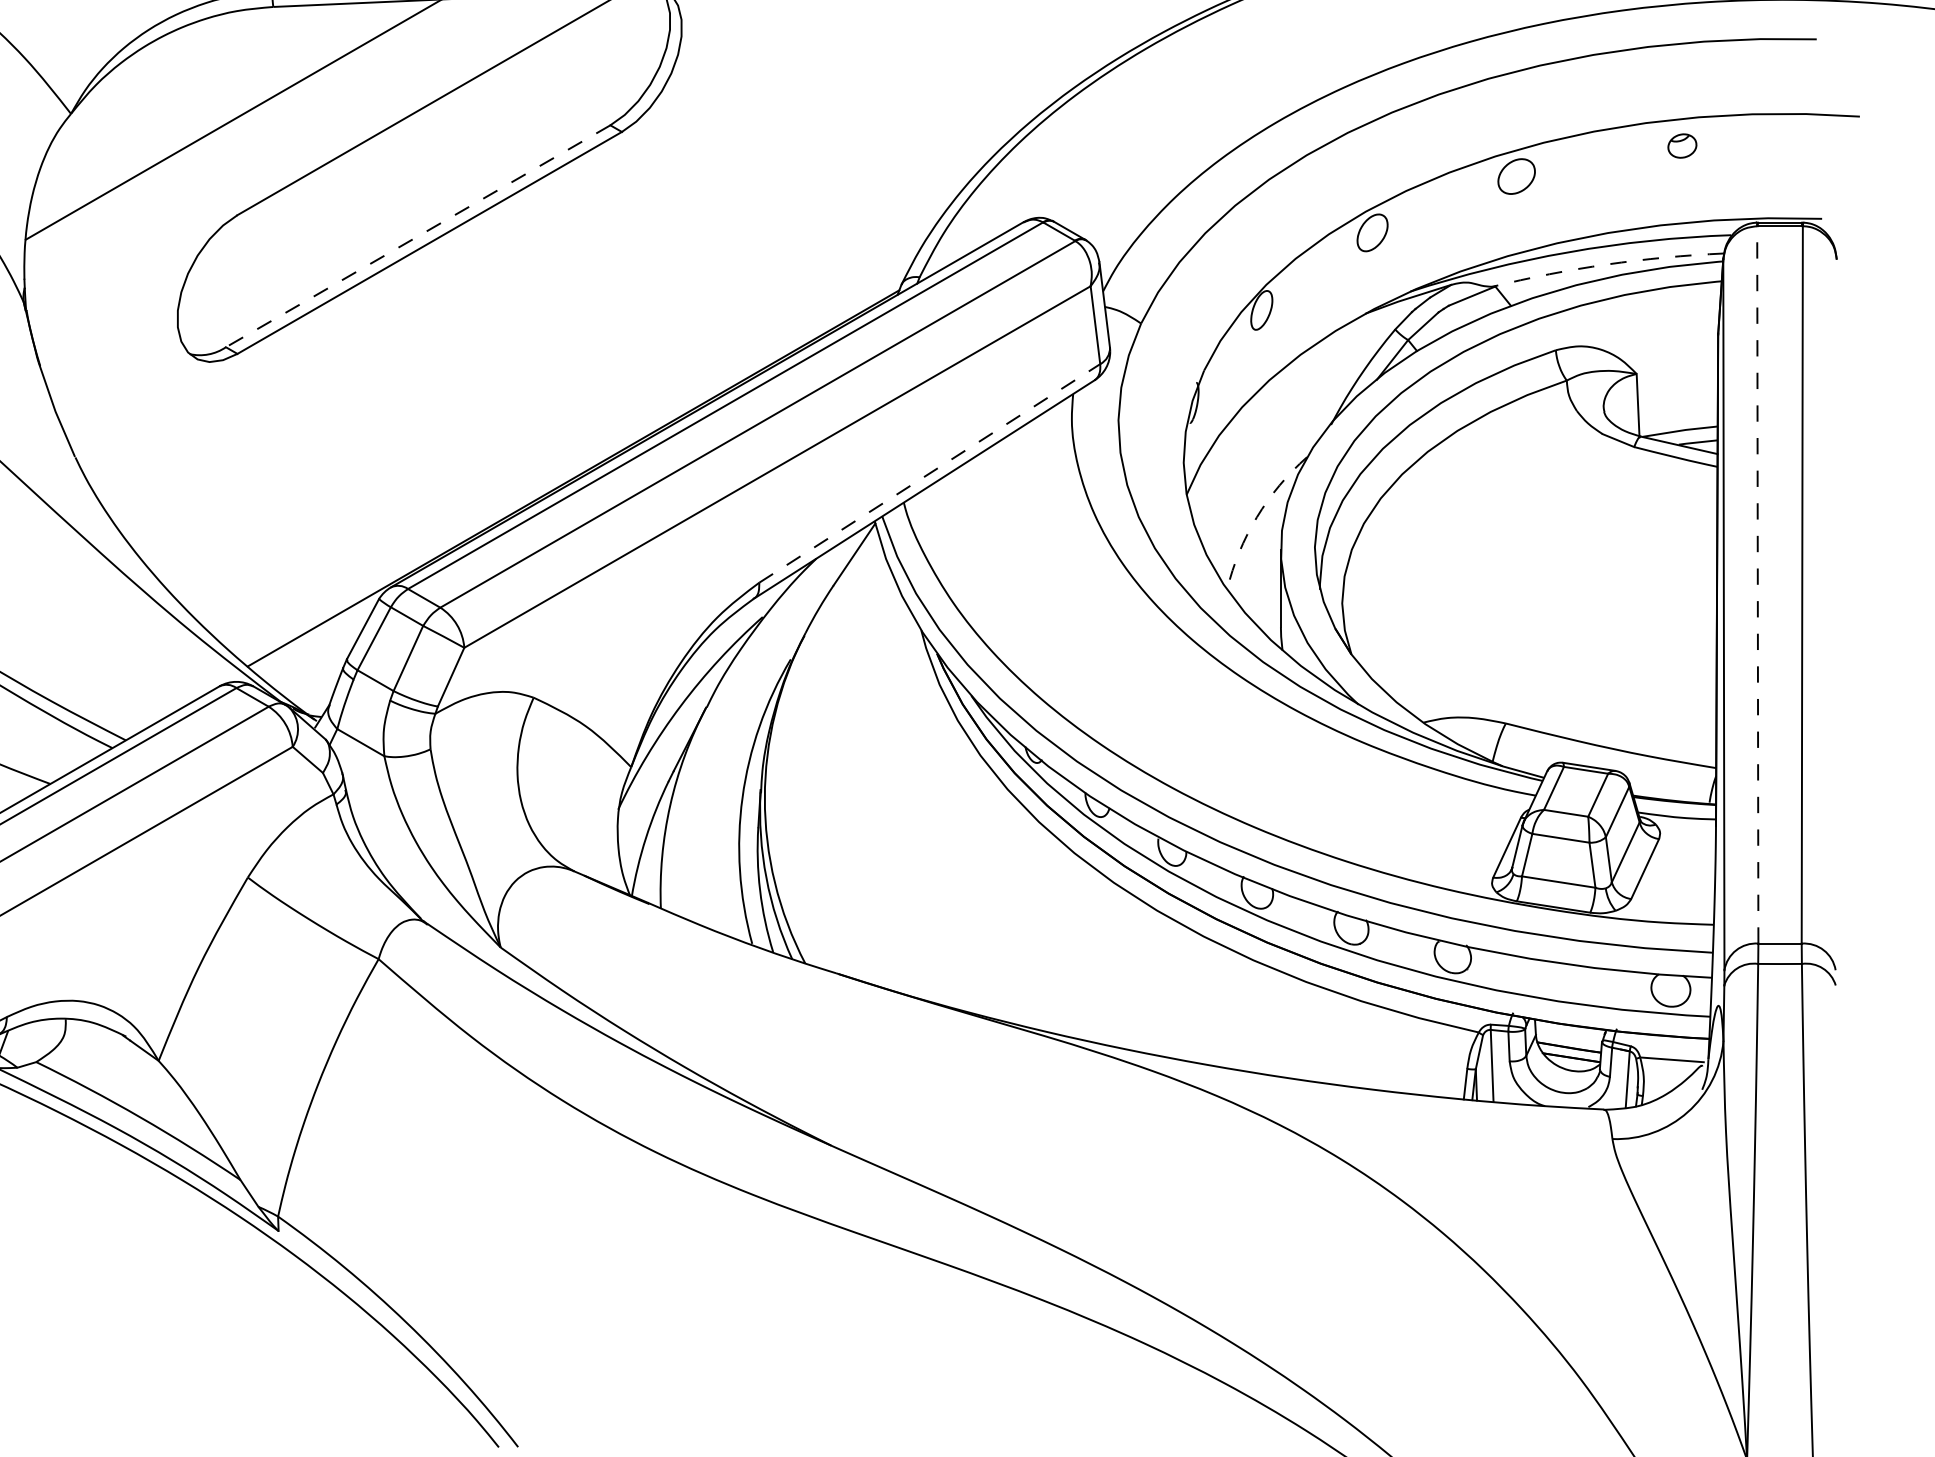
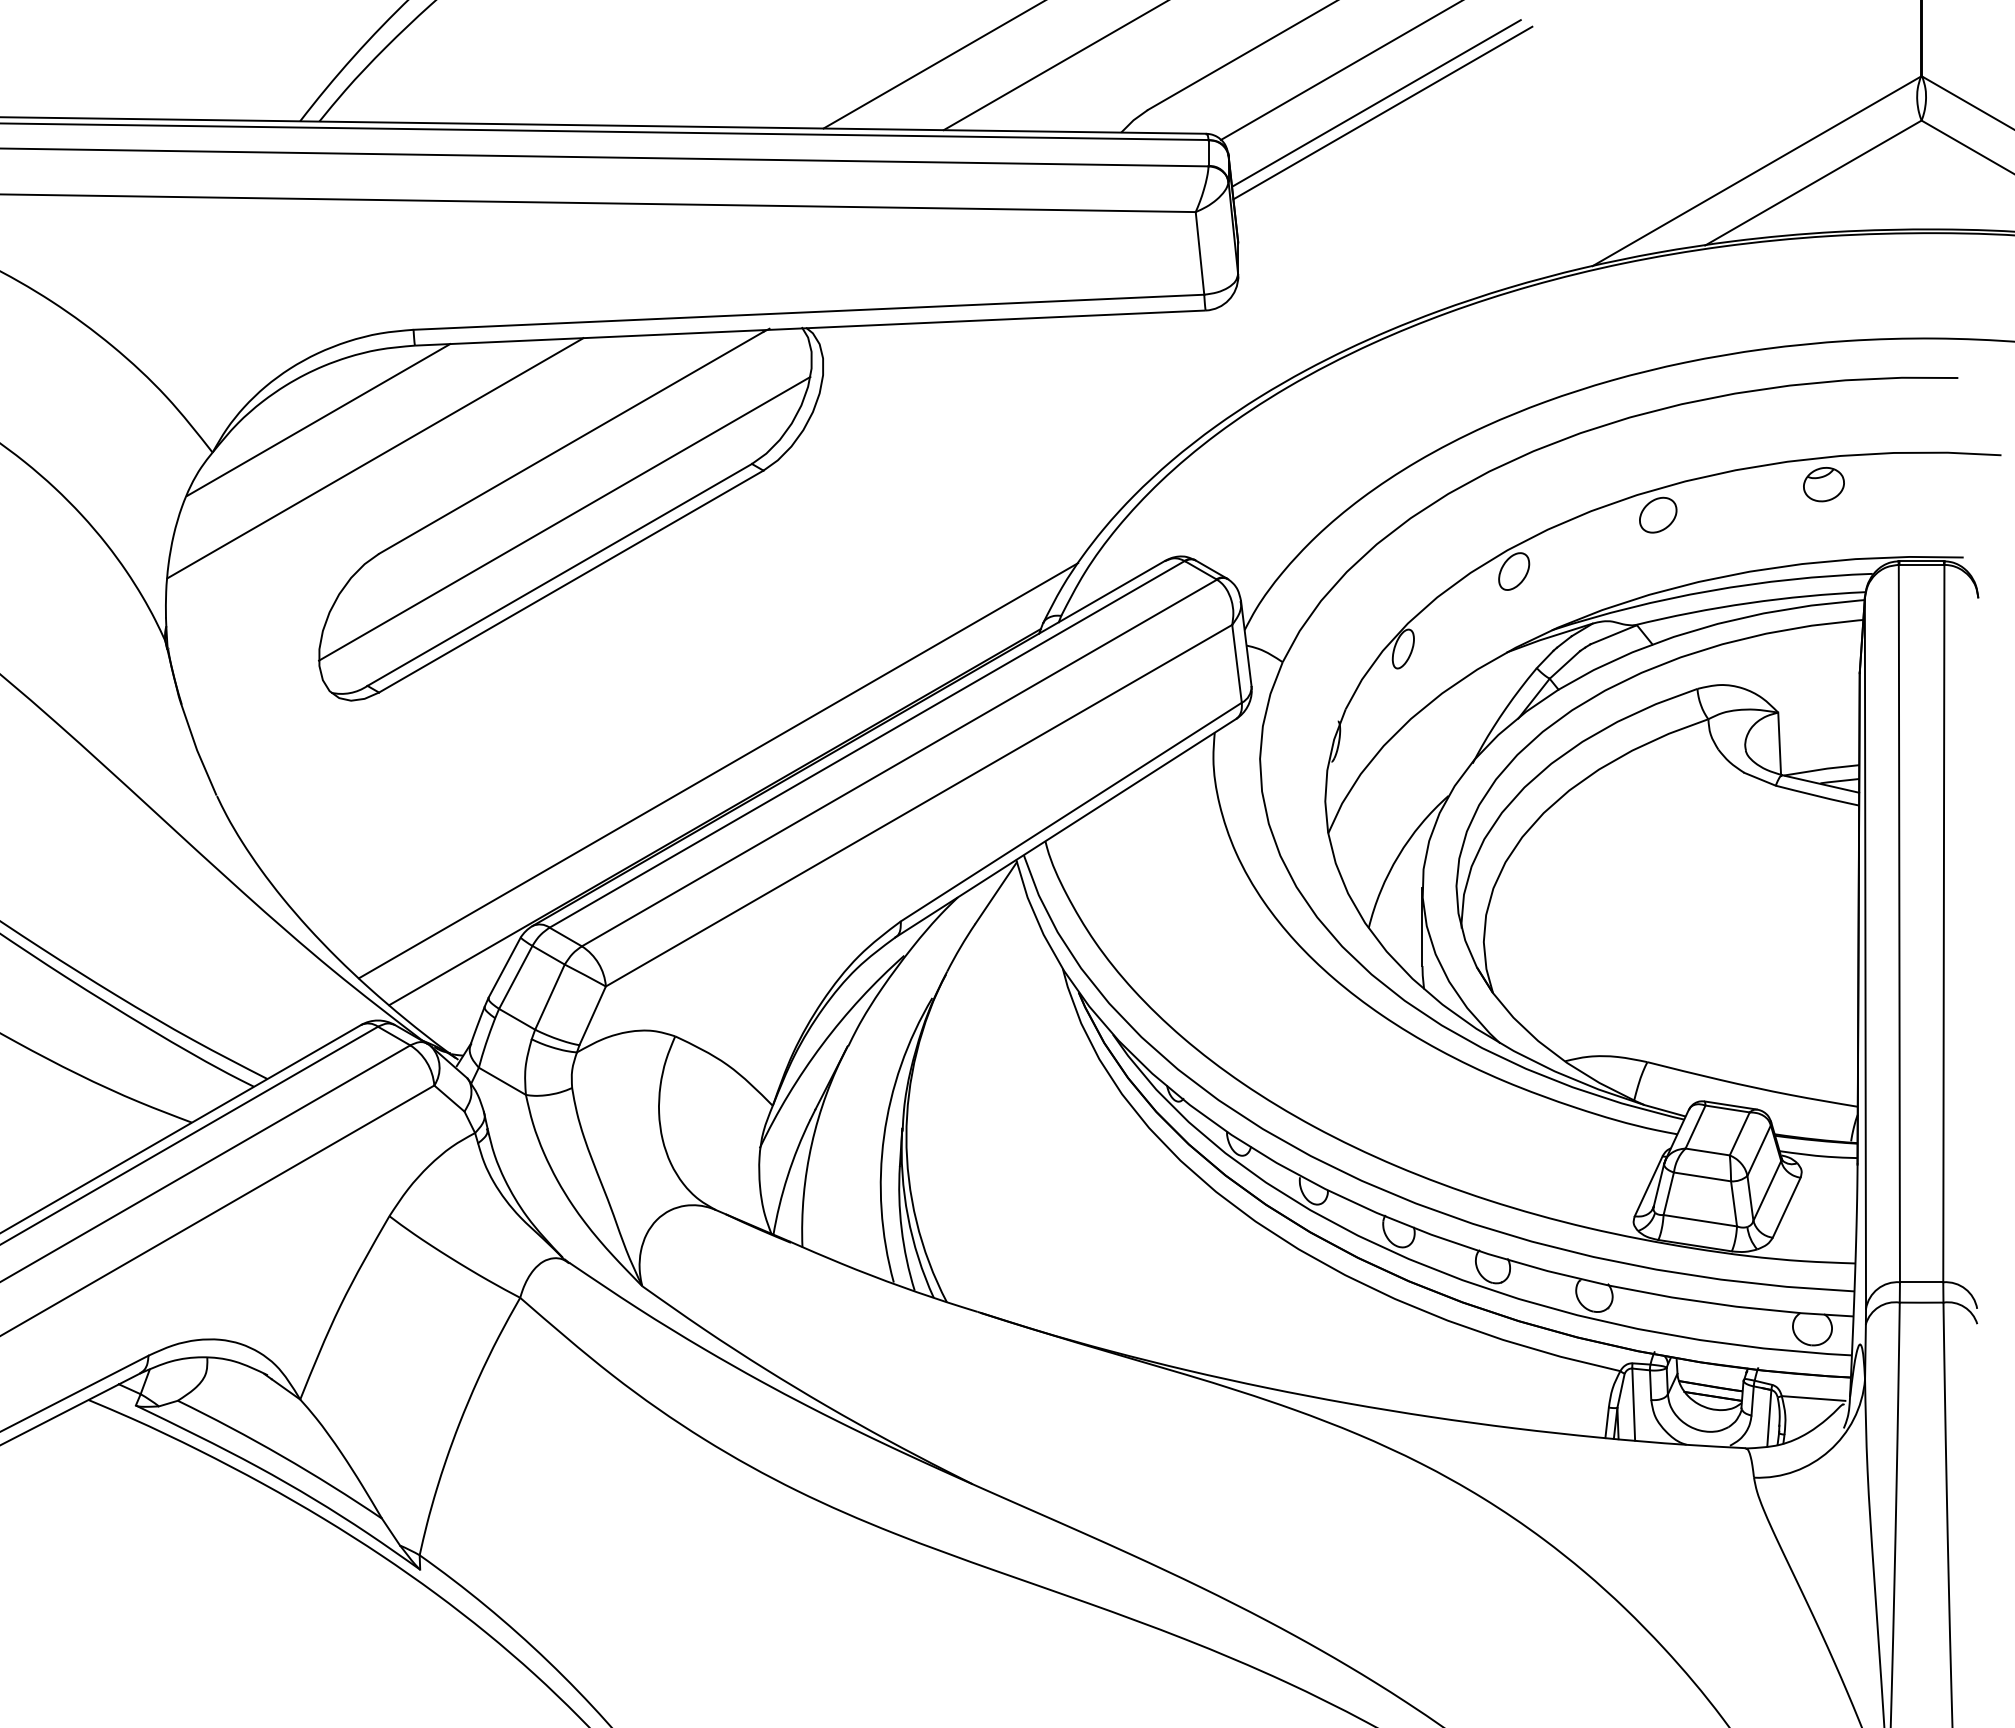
line: (176, 80) -> (318, 419), added
part: (1681, 145) -> (1823, 484), size x1.43
line: (422, 179) -> (564, 518), added
line: (417, 235) -> (559, 574), dashed -> solid
arc: (1606, 264) -> (1748, 603), dashed -> solid
line: (576, 431) -> (718, 770), added
line: (929, 473) -> (1071, 812), dashed -> solid
arc: (1256, 516) -> (1398, 855), dashed -> solid
line: (1757, 584) -> (1899, 923), dashed -> solid

